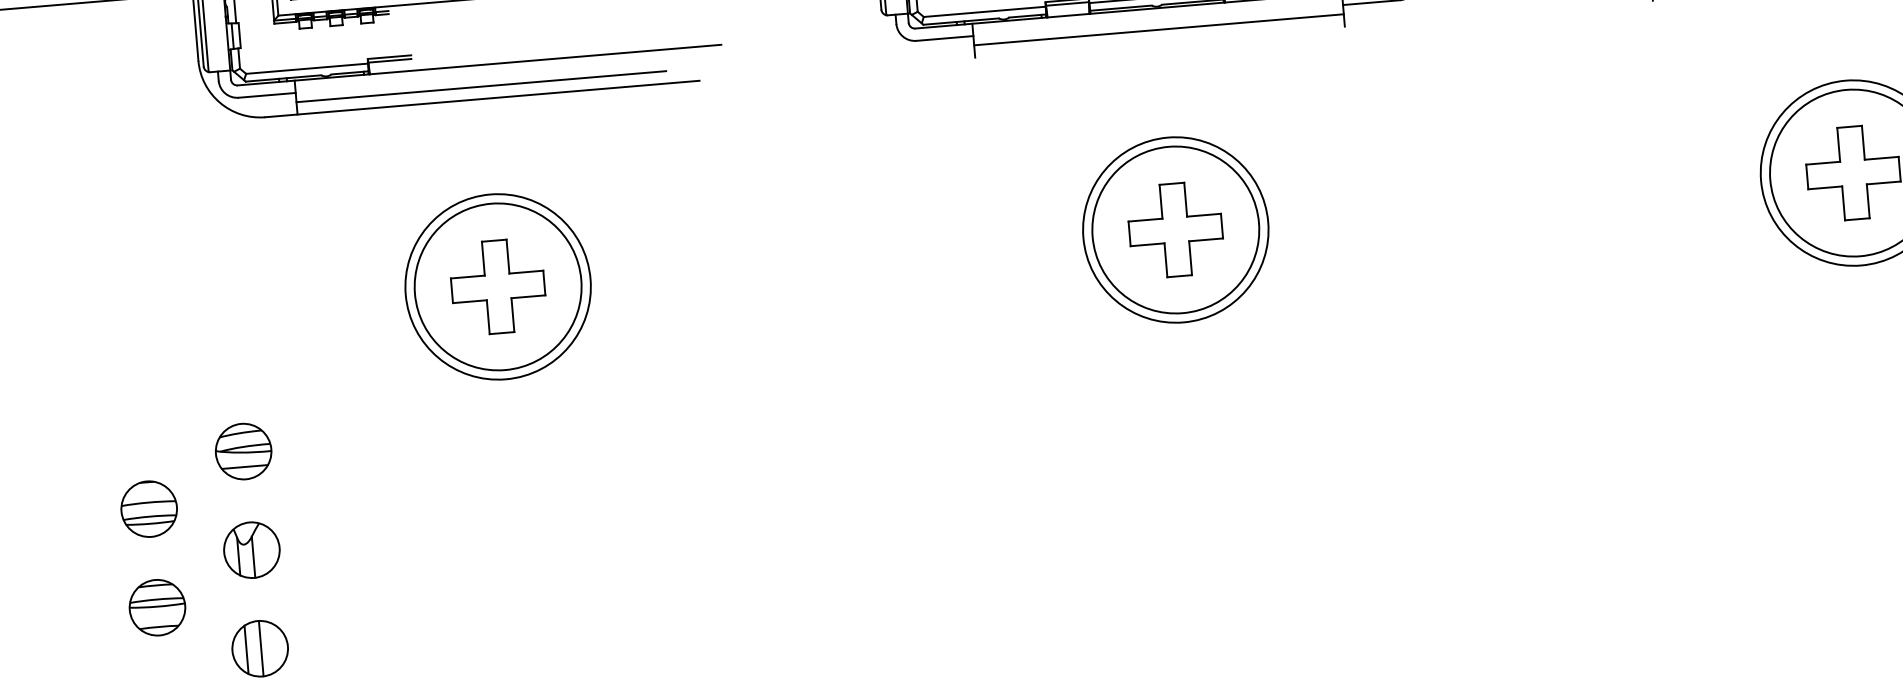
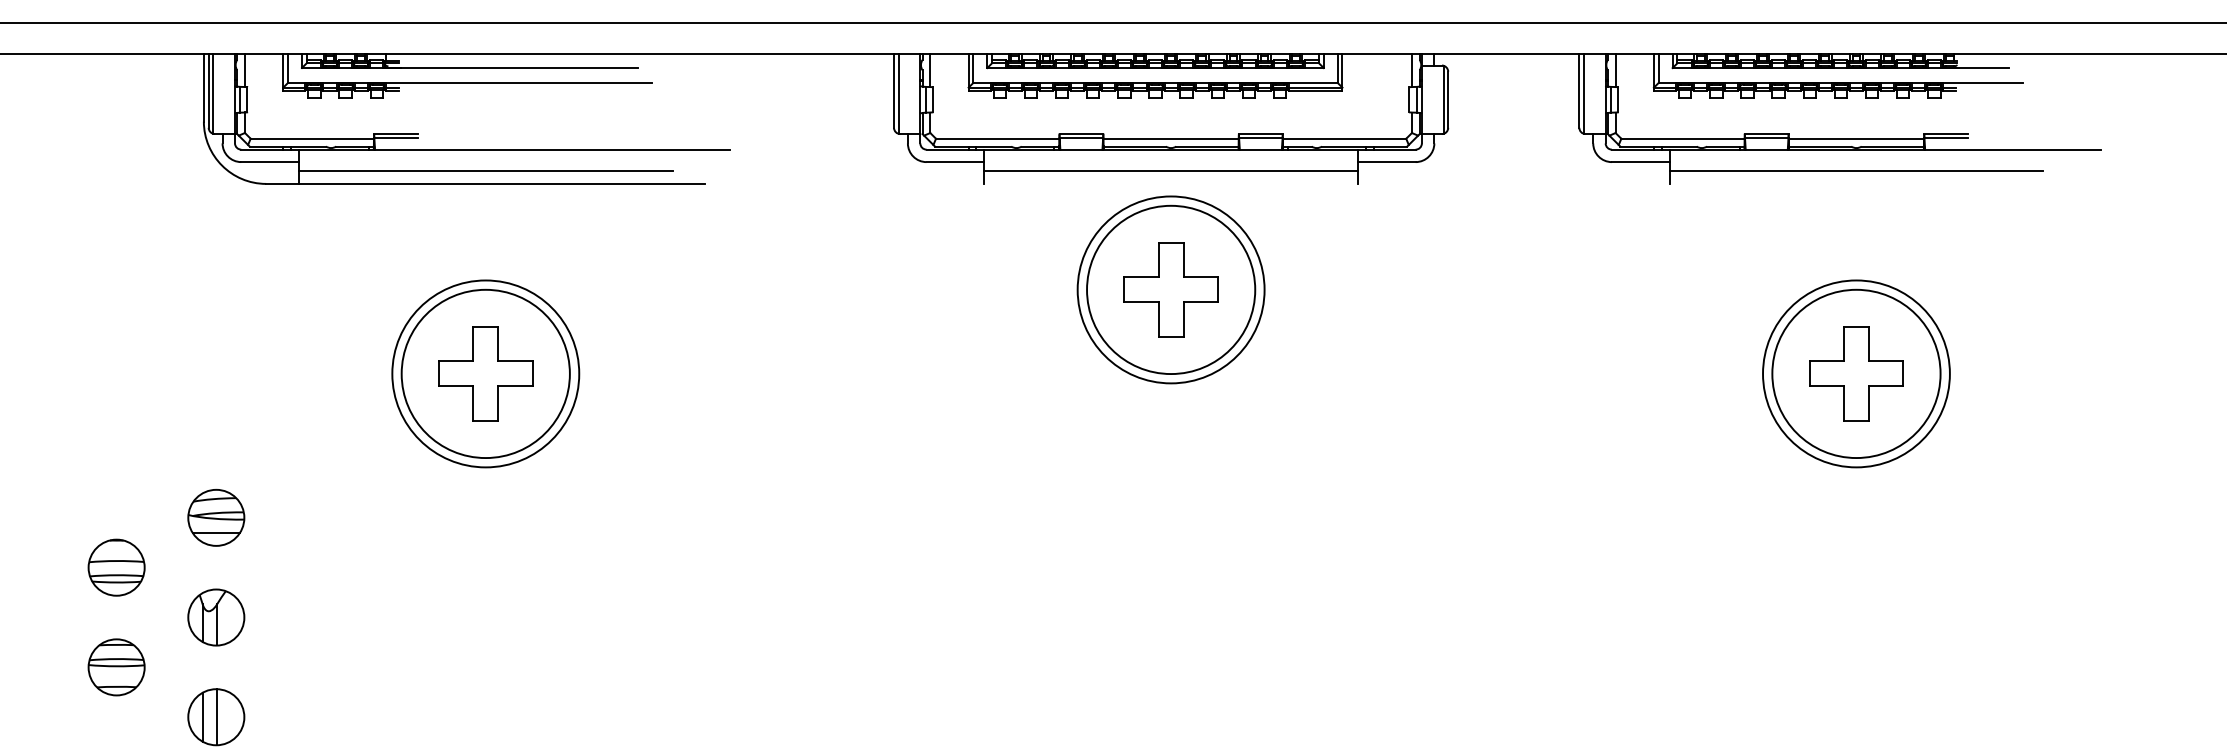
part: (1175, 229) -> (1170, 289), moved

